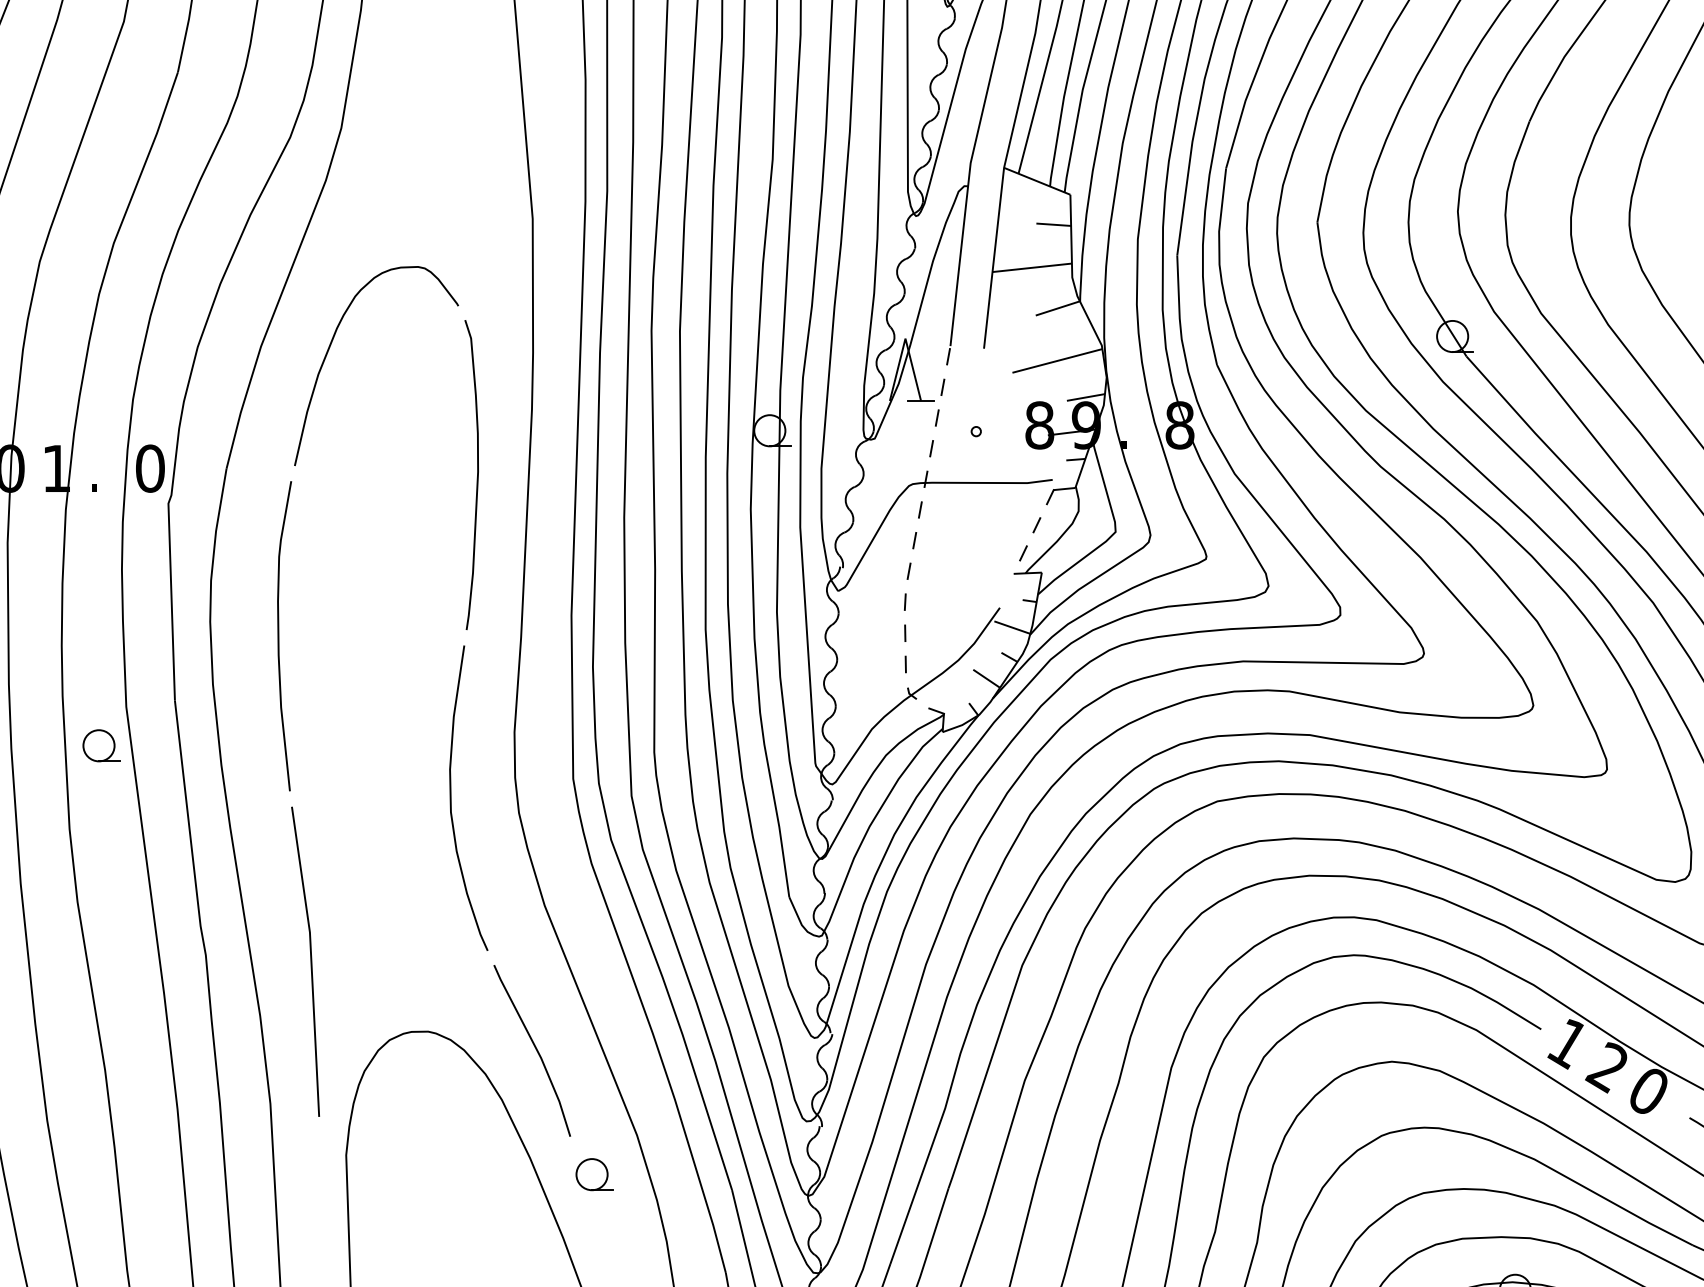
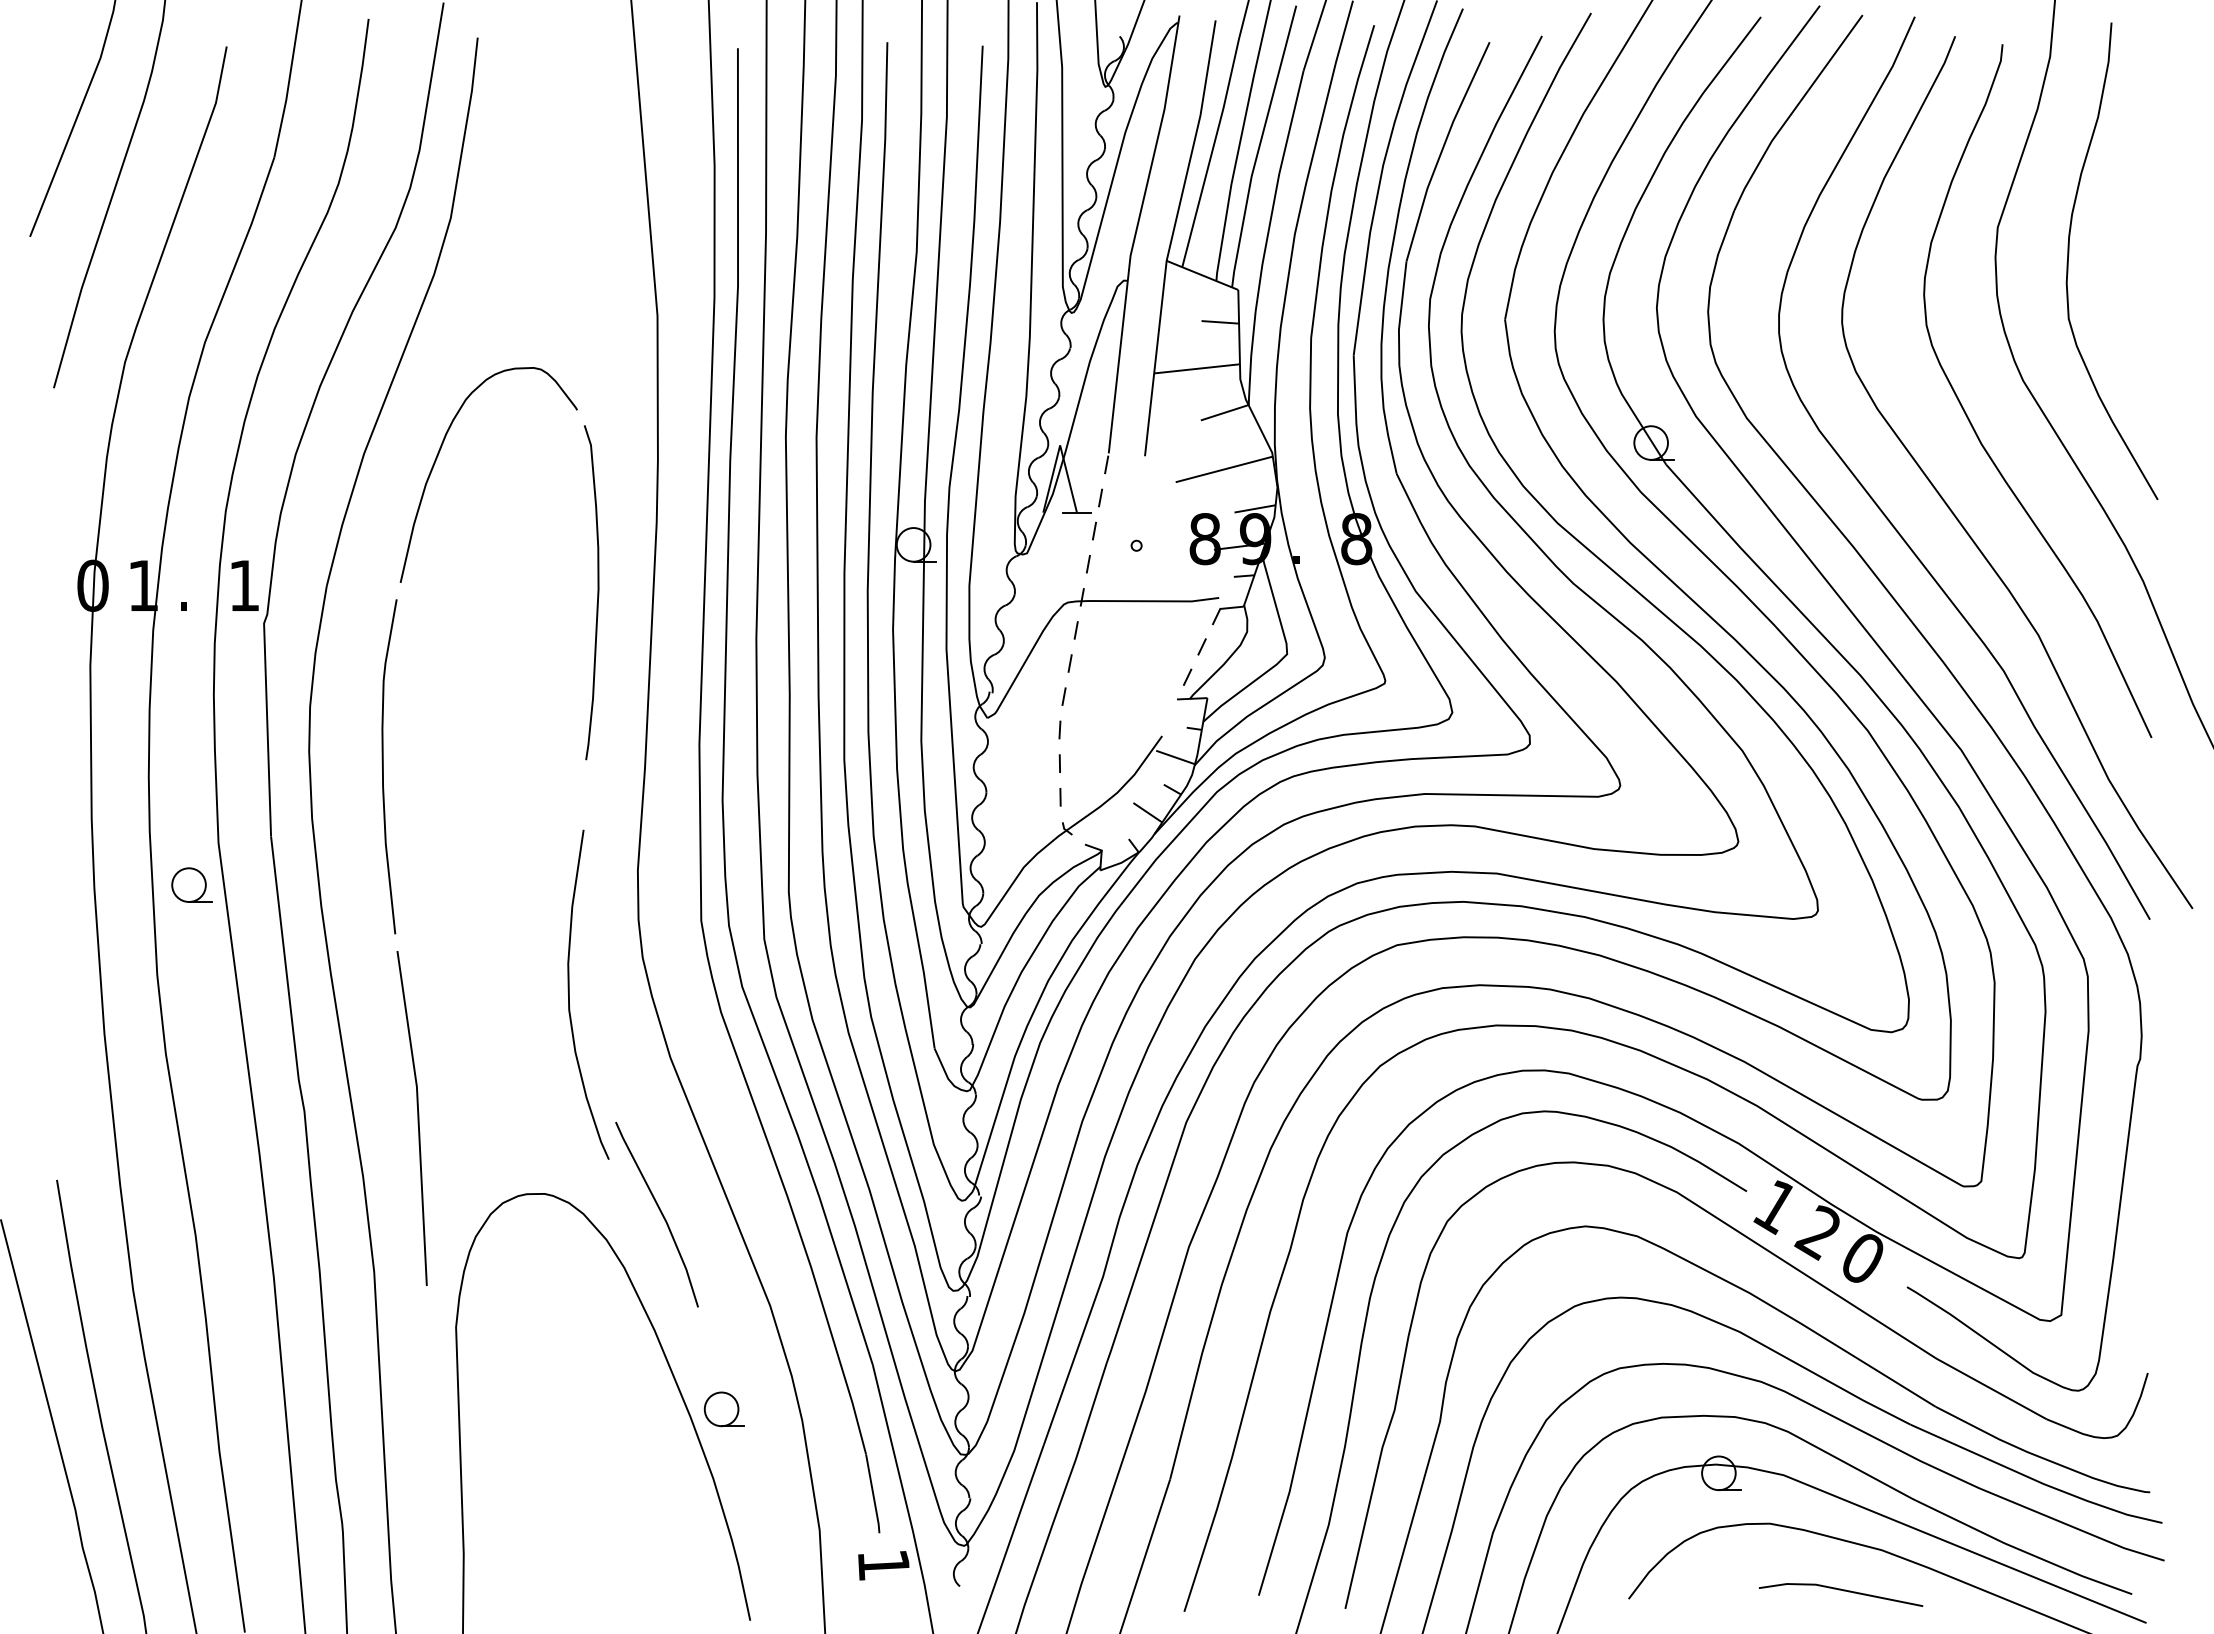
text: (150, 468) -> (244, 585), 0 -> 1
curve: (451, 797) -> (569, 994), moved
part: (593, 1174) -> (723, 1409), moved

